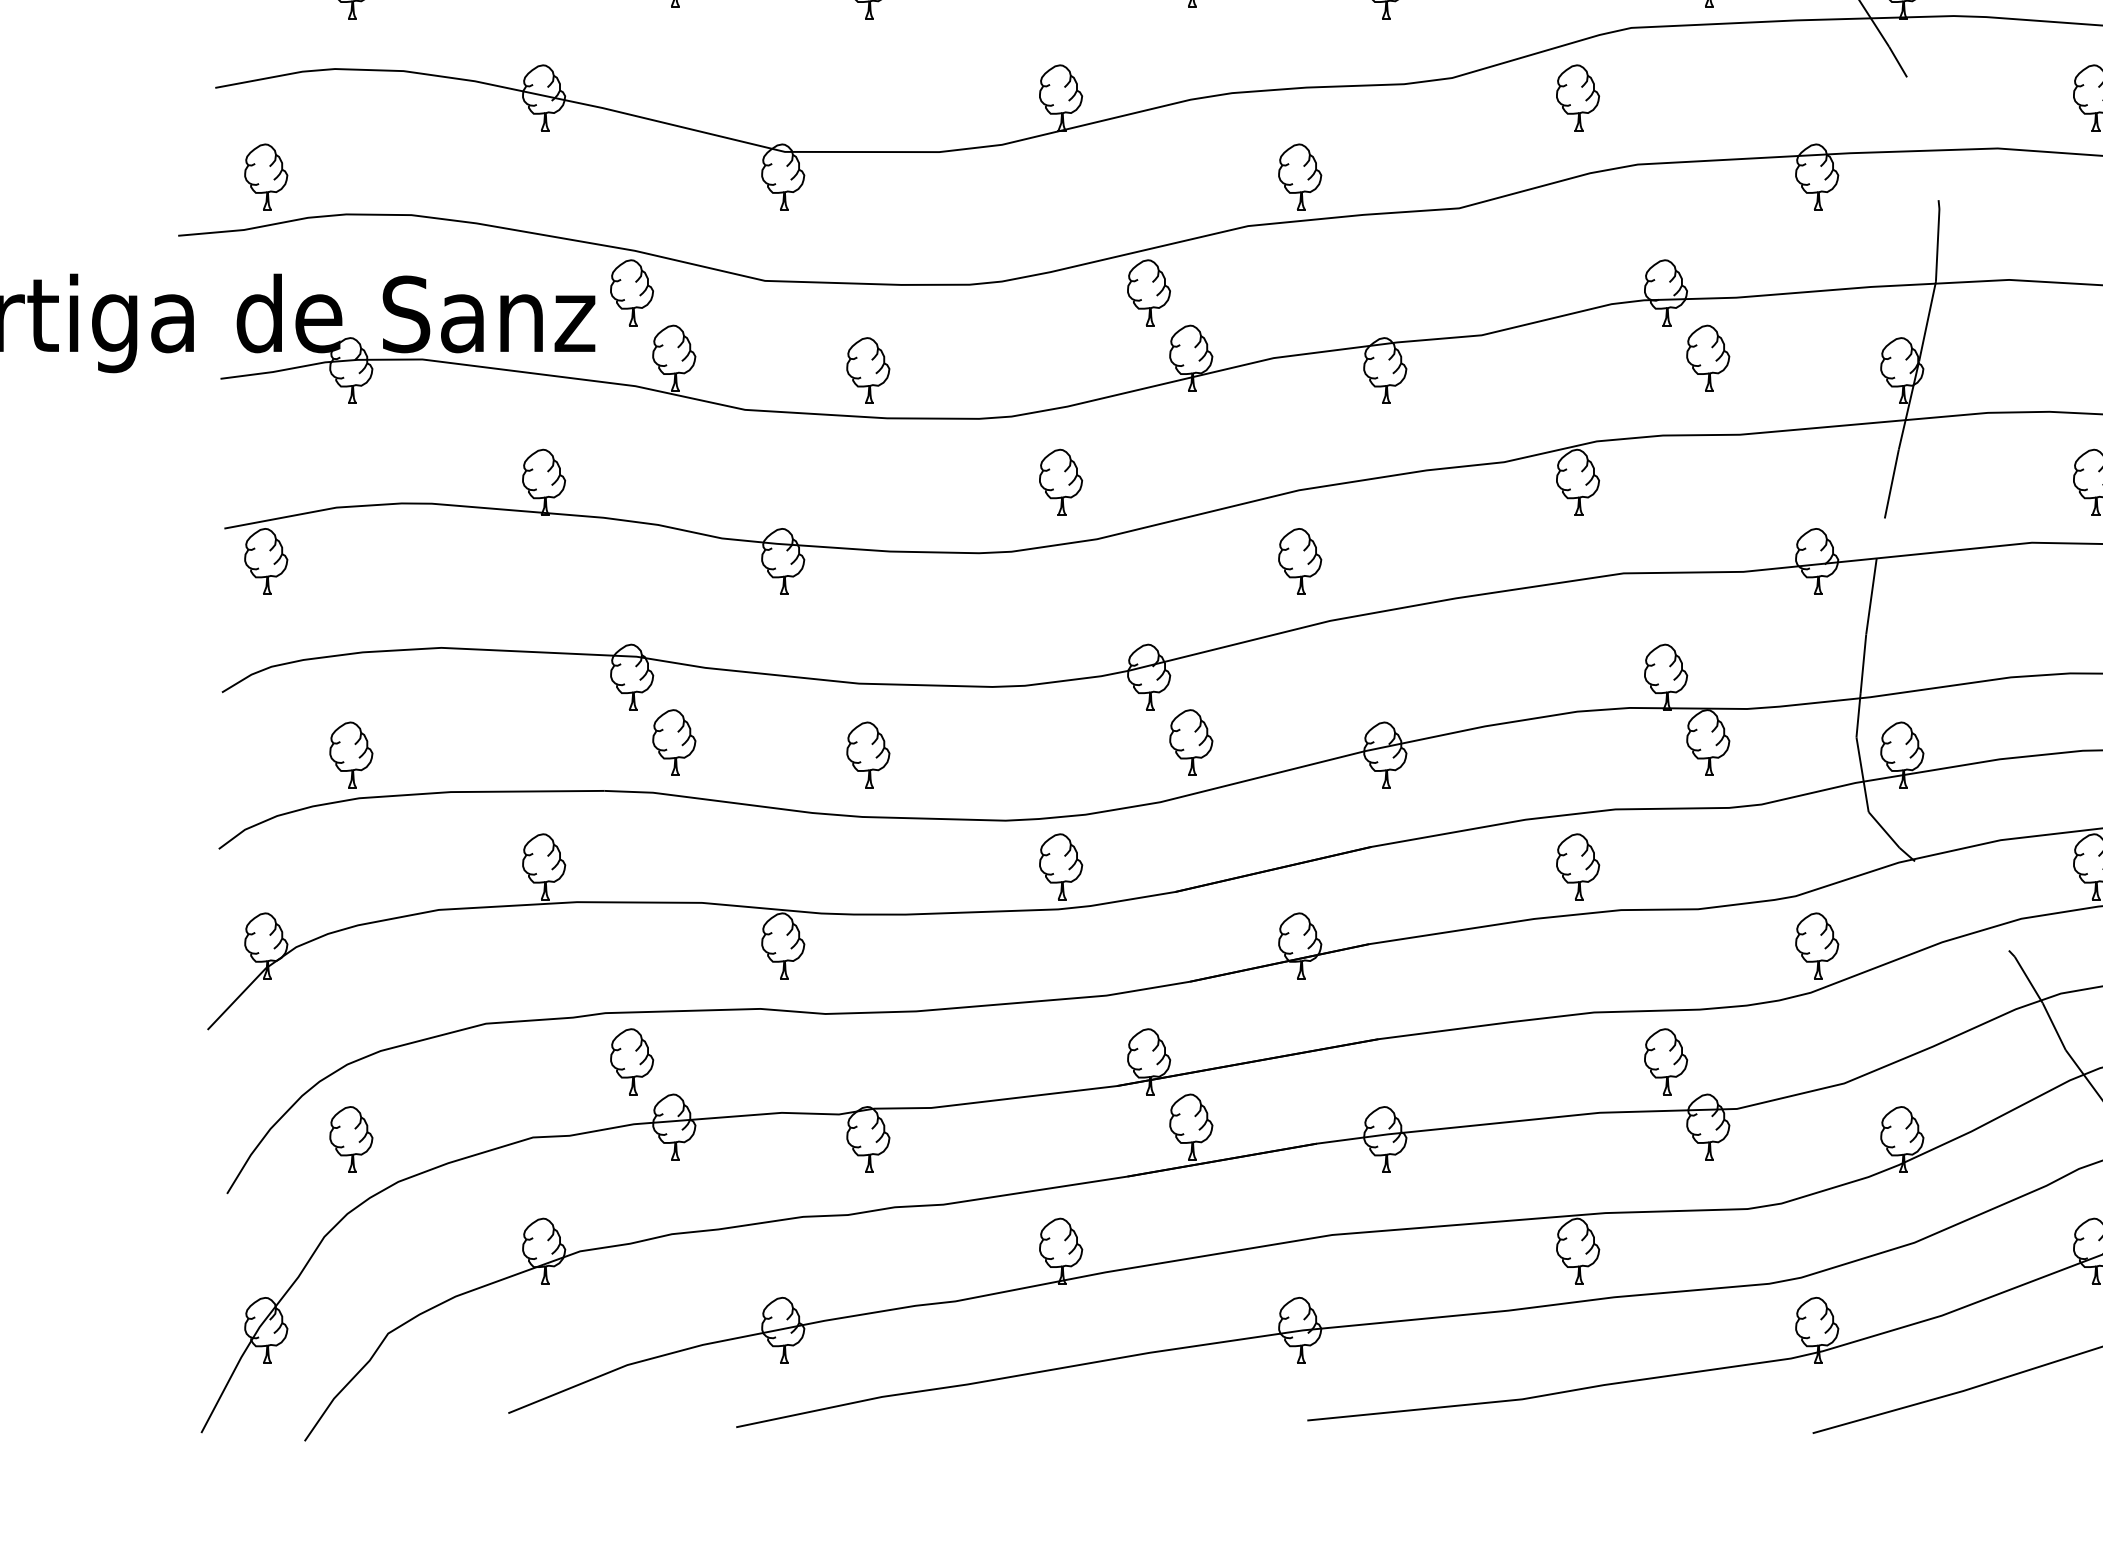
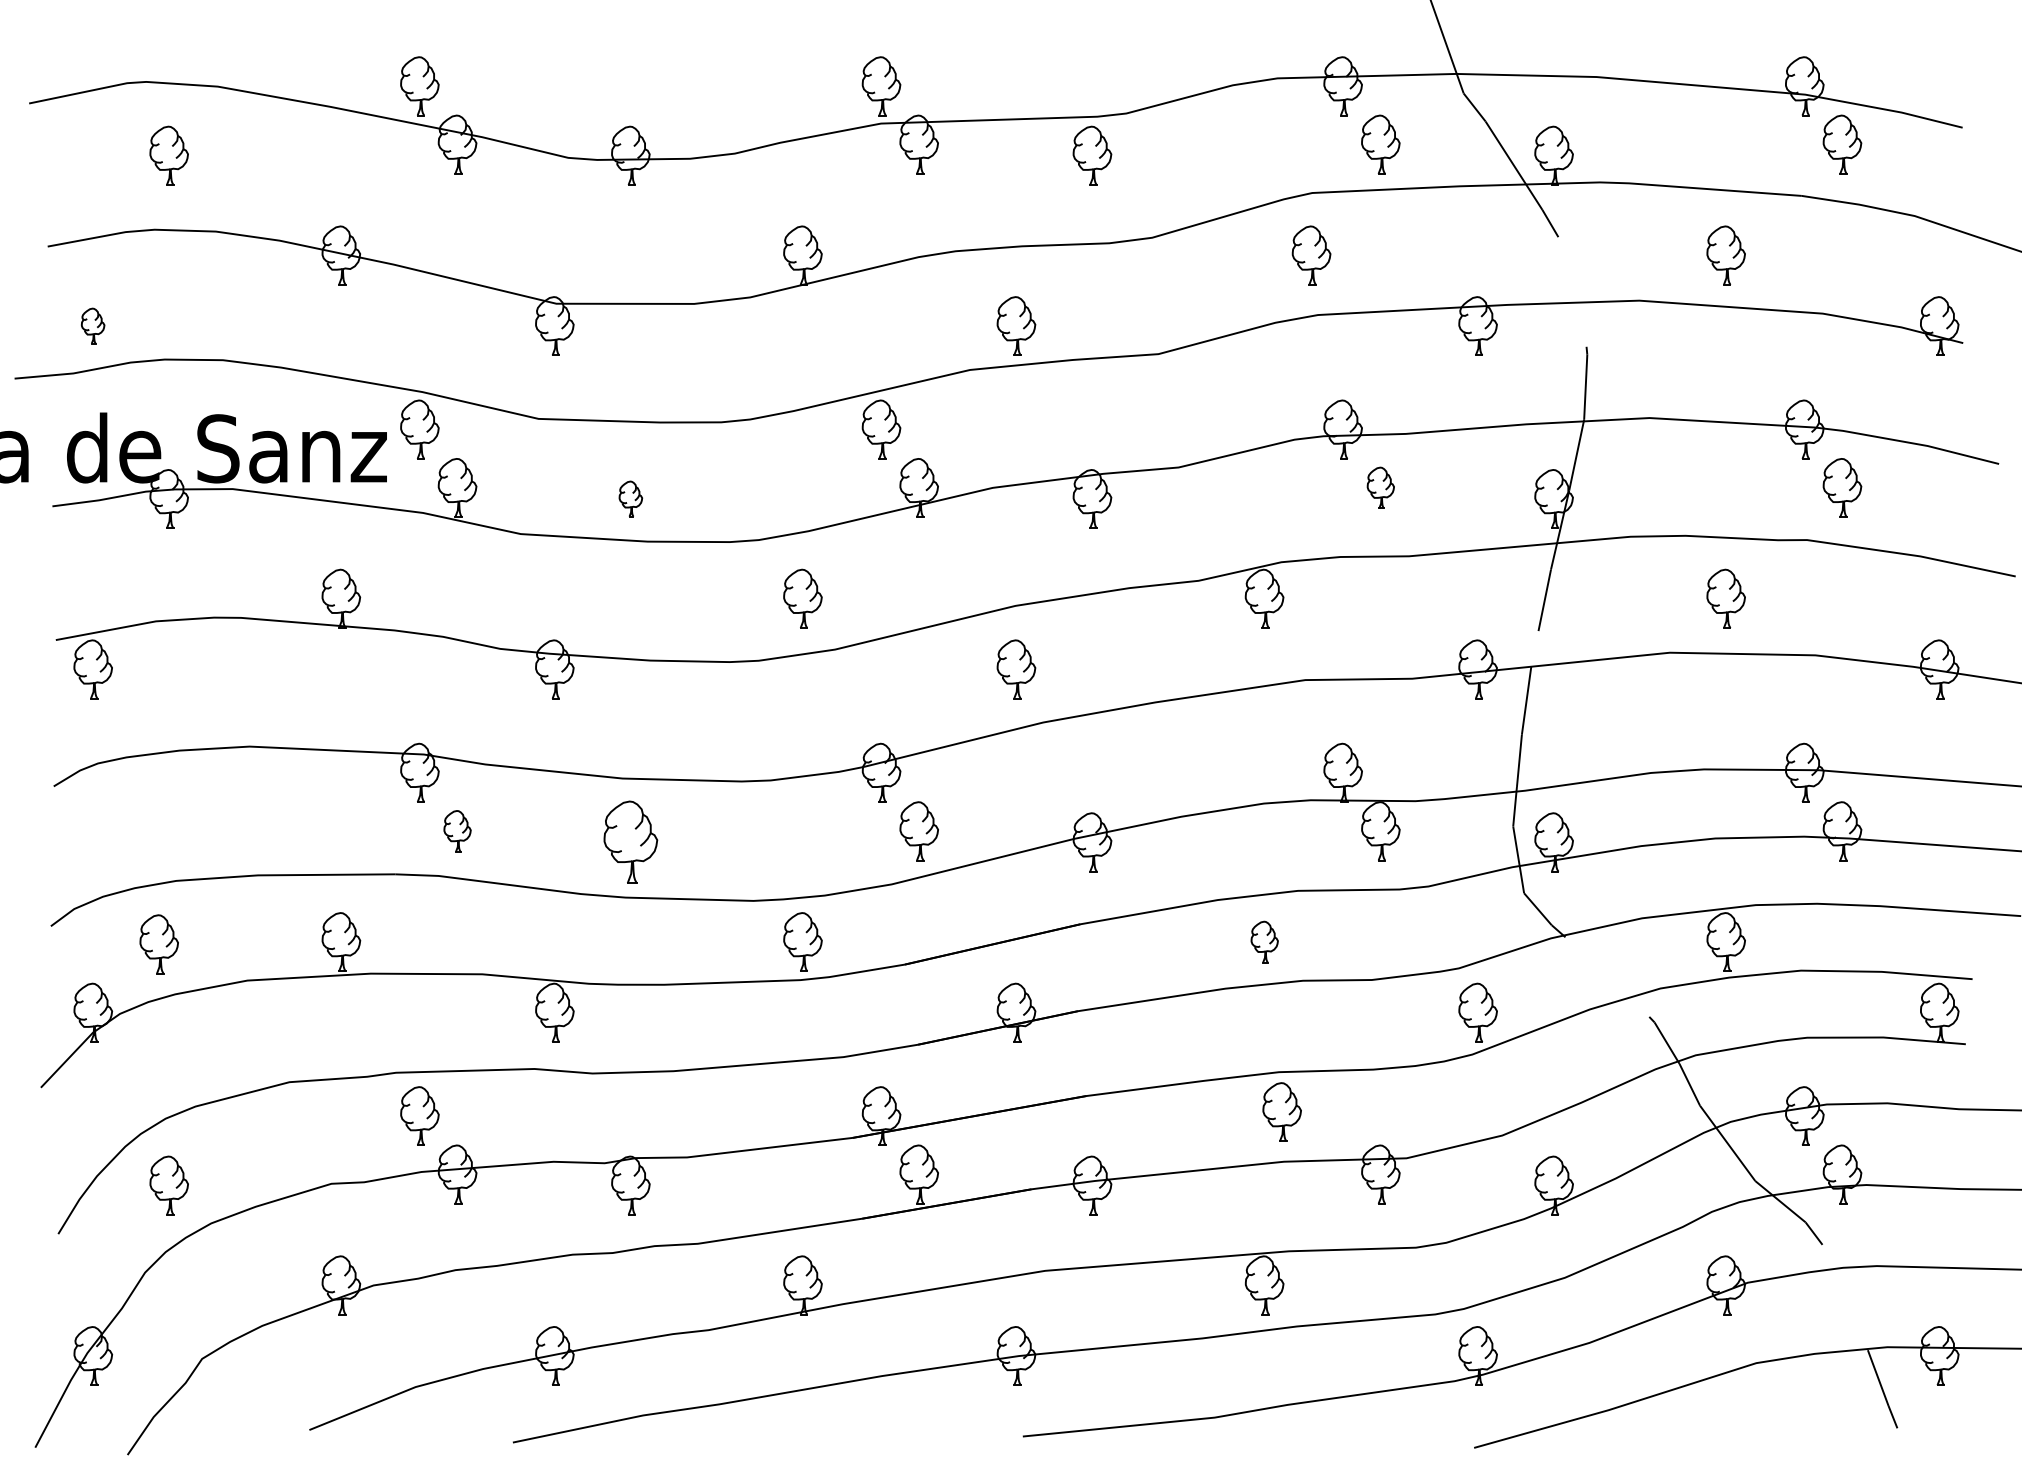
part: (1577, 97) -> (1311, 255), moved
part: (265, 176) -> (92, 325), size x0.6
part: (1707, 357) -> (1380, 487), size x0.7
part: (867, 370) -> (630, 498), size x0.6
part: (674, 742) -> (457, 831), size x0.7
part: (350, 755) -> (158, 944), moved
part: (867, 755) -> (630, 842), size x1.4
part: (1577, 866) -> (1264, 941), size x0.7
part: (1665, 1061) -> (1281, 1111), moved

